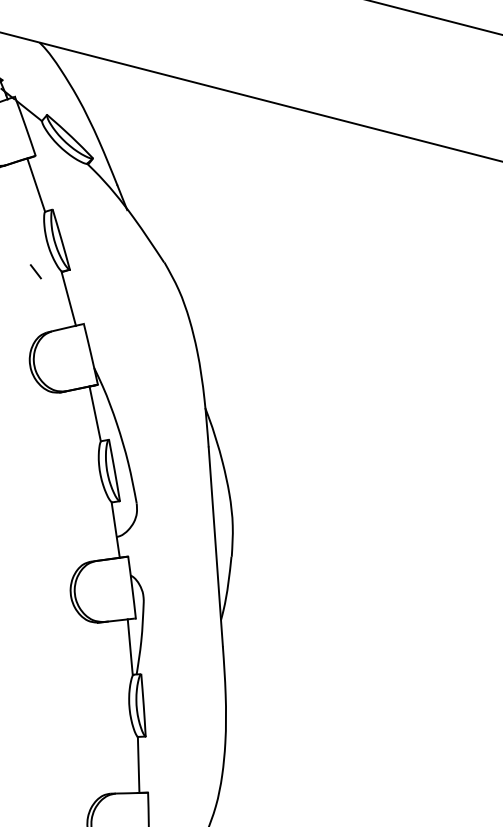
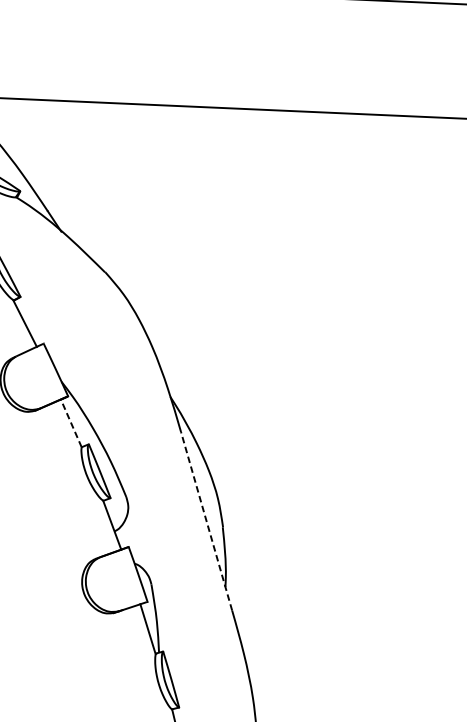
line: (95, 413) -> (71, 422), solid -> dashed
line: (215, 546) -> (206, 521), solid -> dashed

